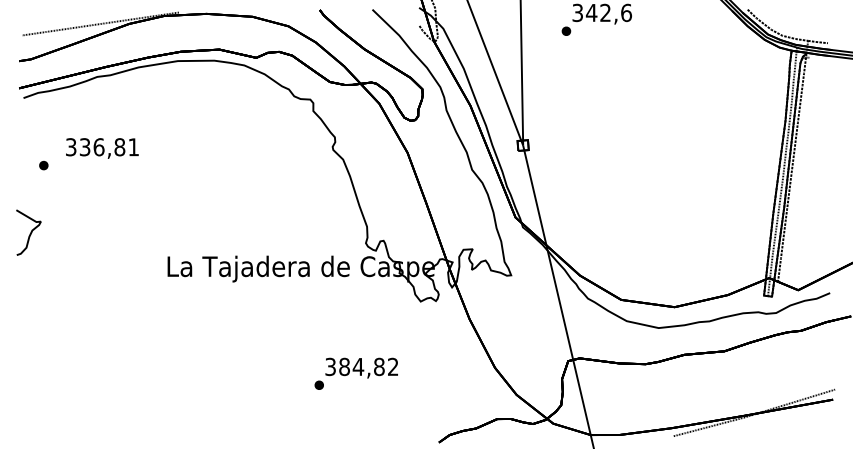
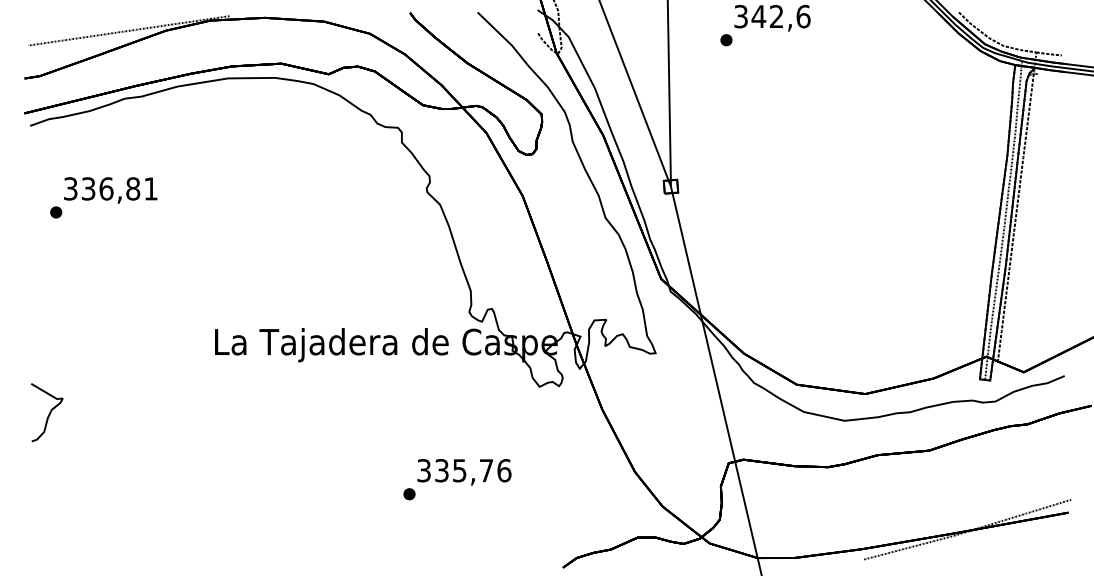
text: (102, 148) -> (110, 190), moved
curve: (30, 232) -> (49, 412), moved
text: (368, 366) -> (472, 470), 384,82 -> 335,76

